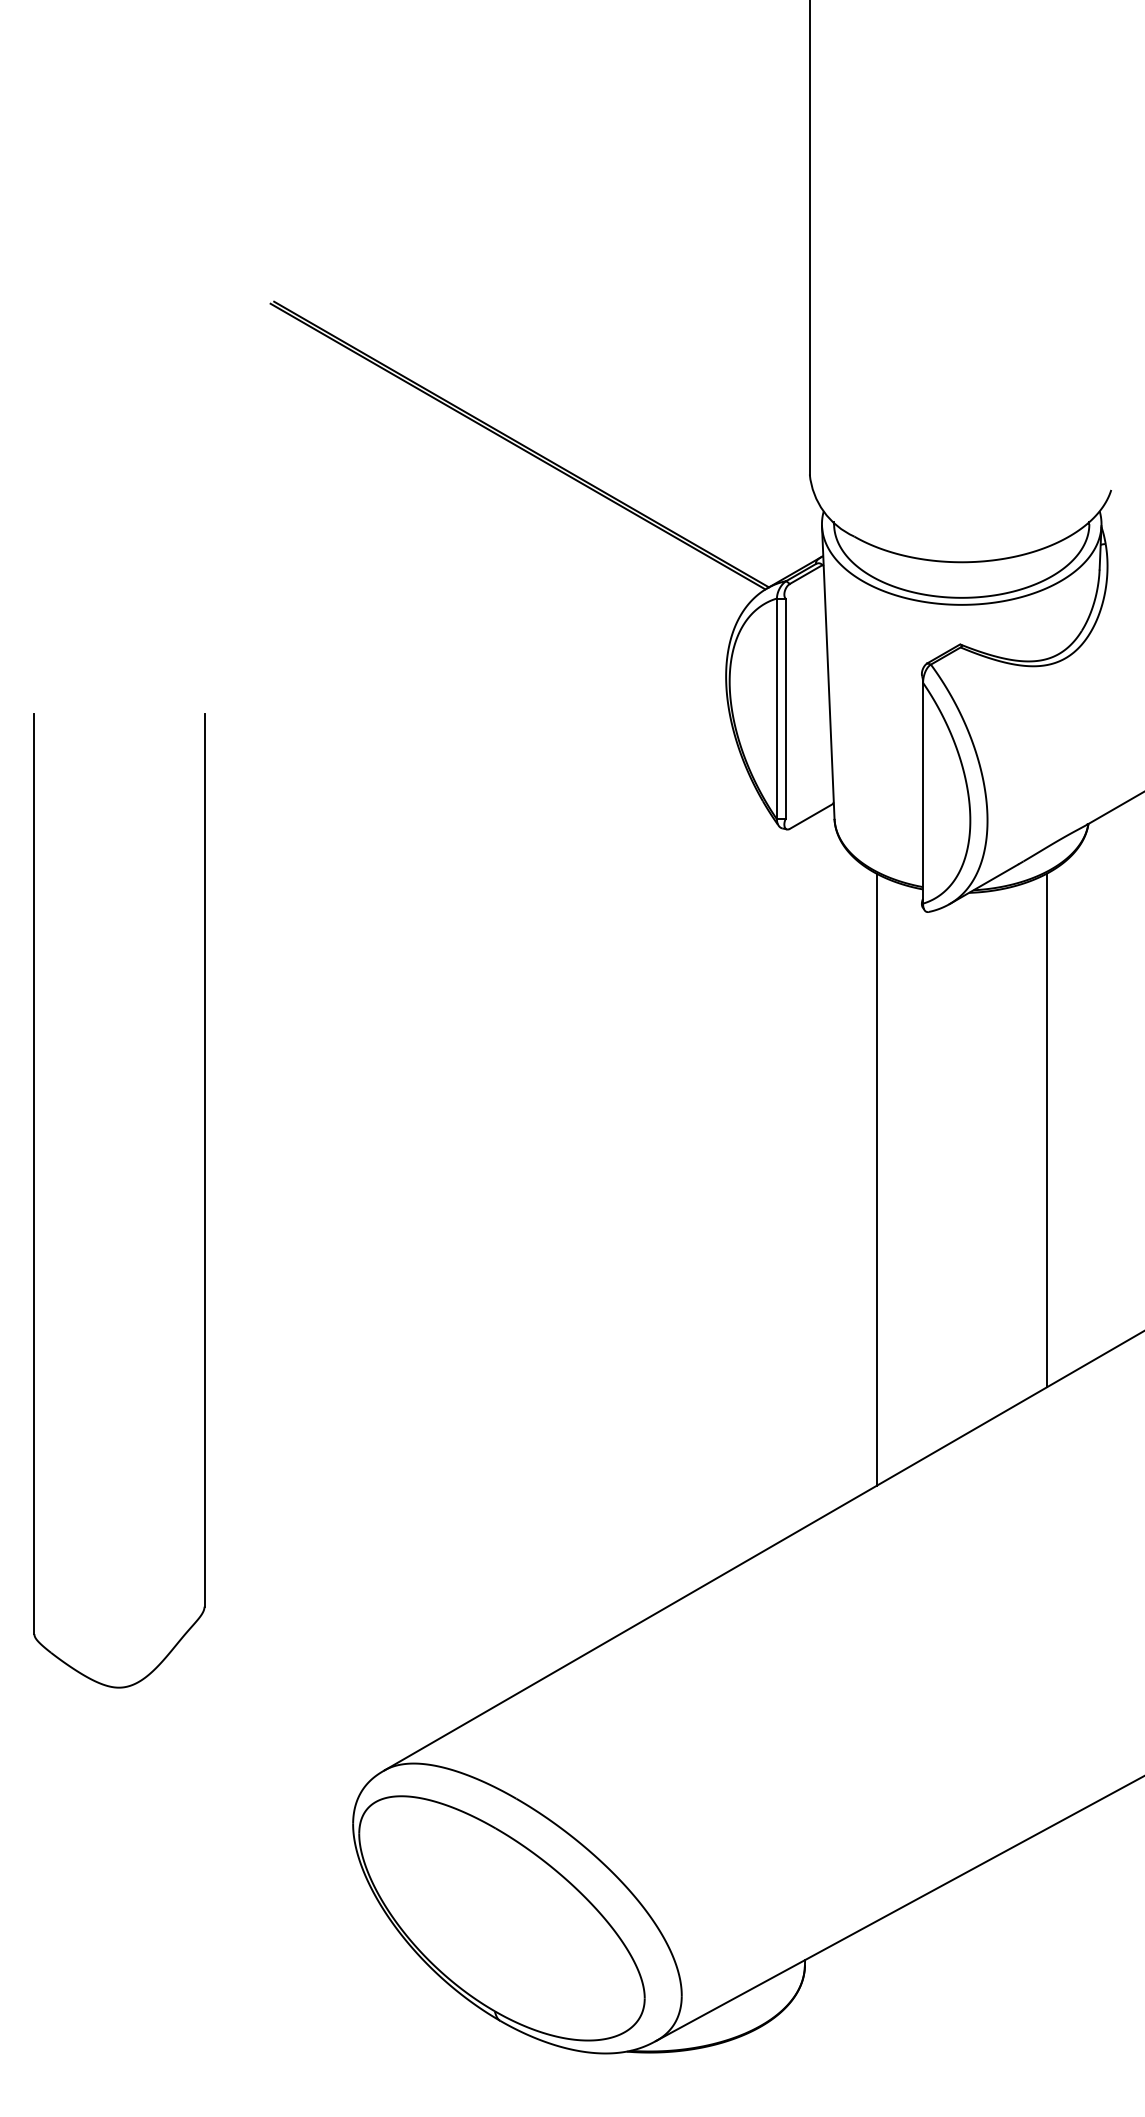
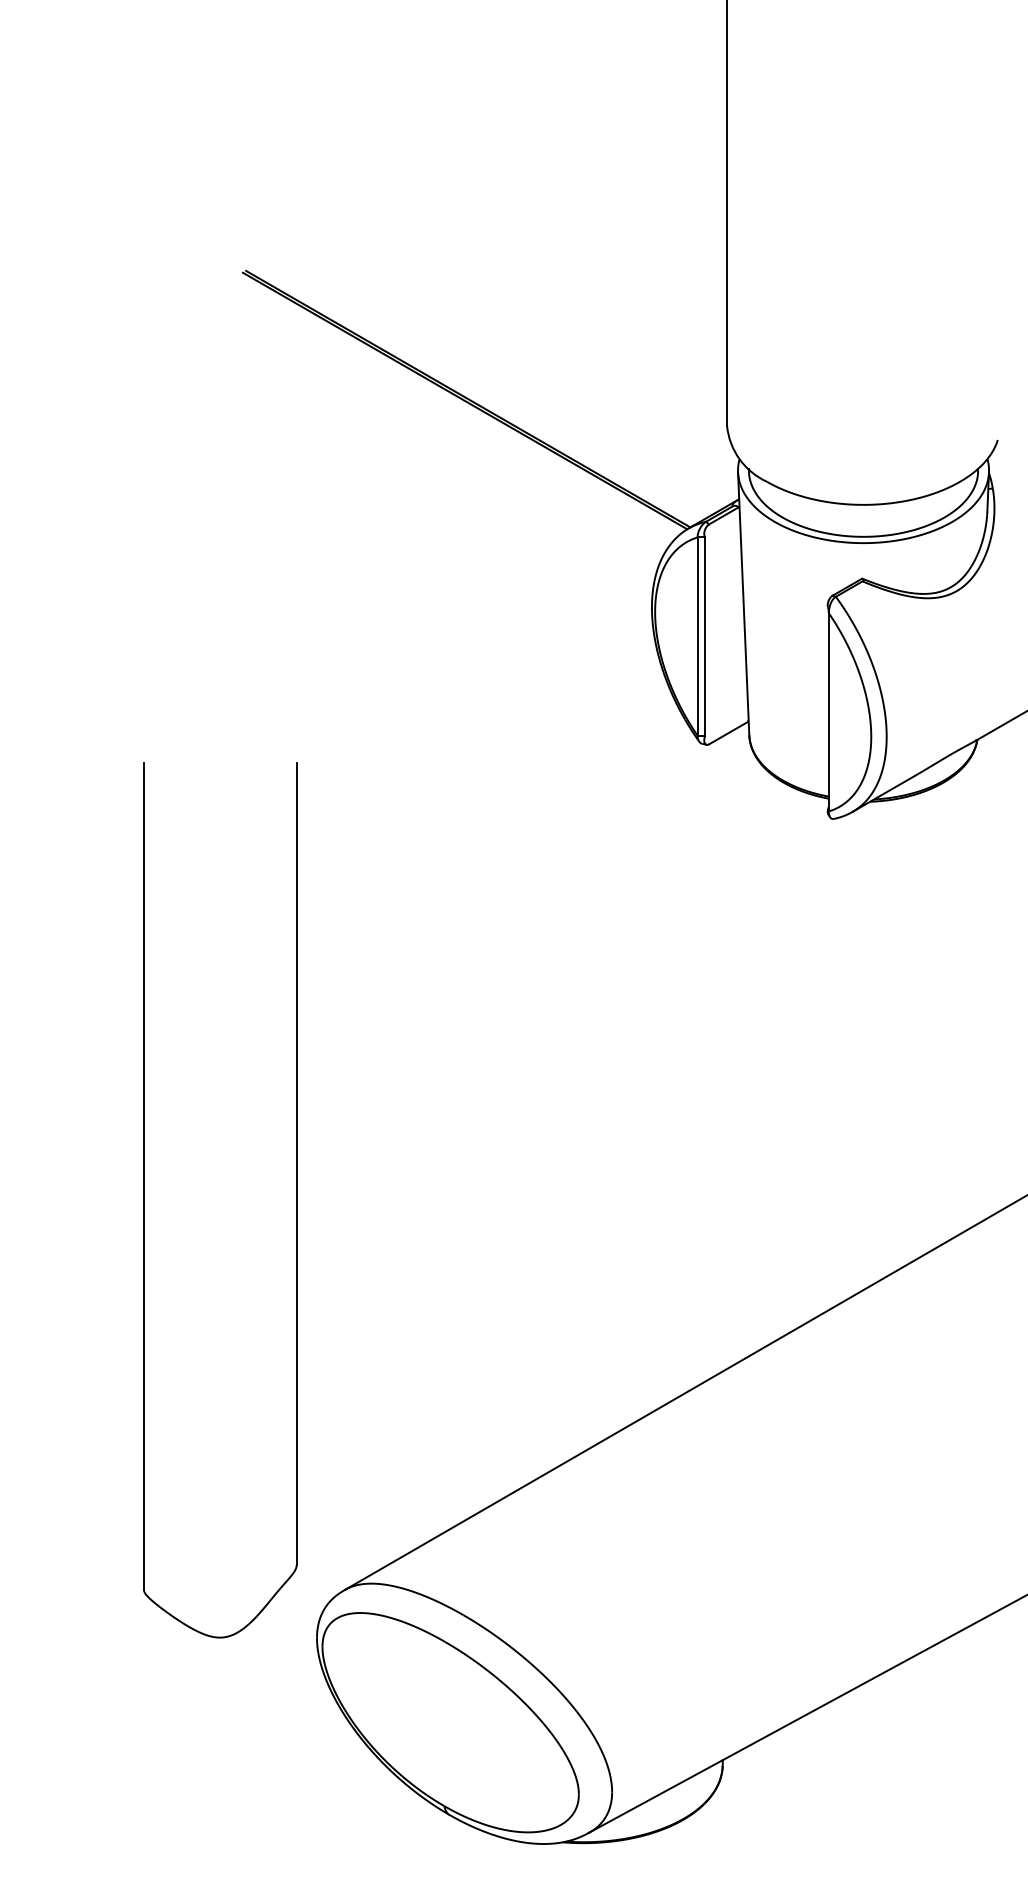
line: (1046, 1130) -> (939, 1015), removed
line: (876, 1179) -> (786, 1059), removed
part: (34, 1200) -> (144, 1200), moved

